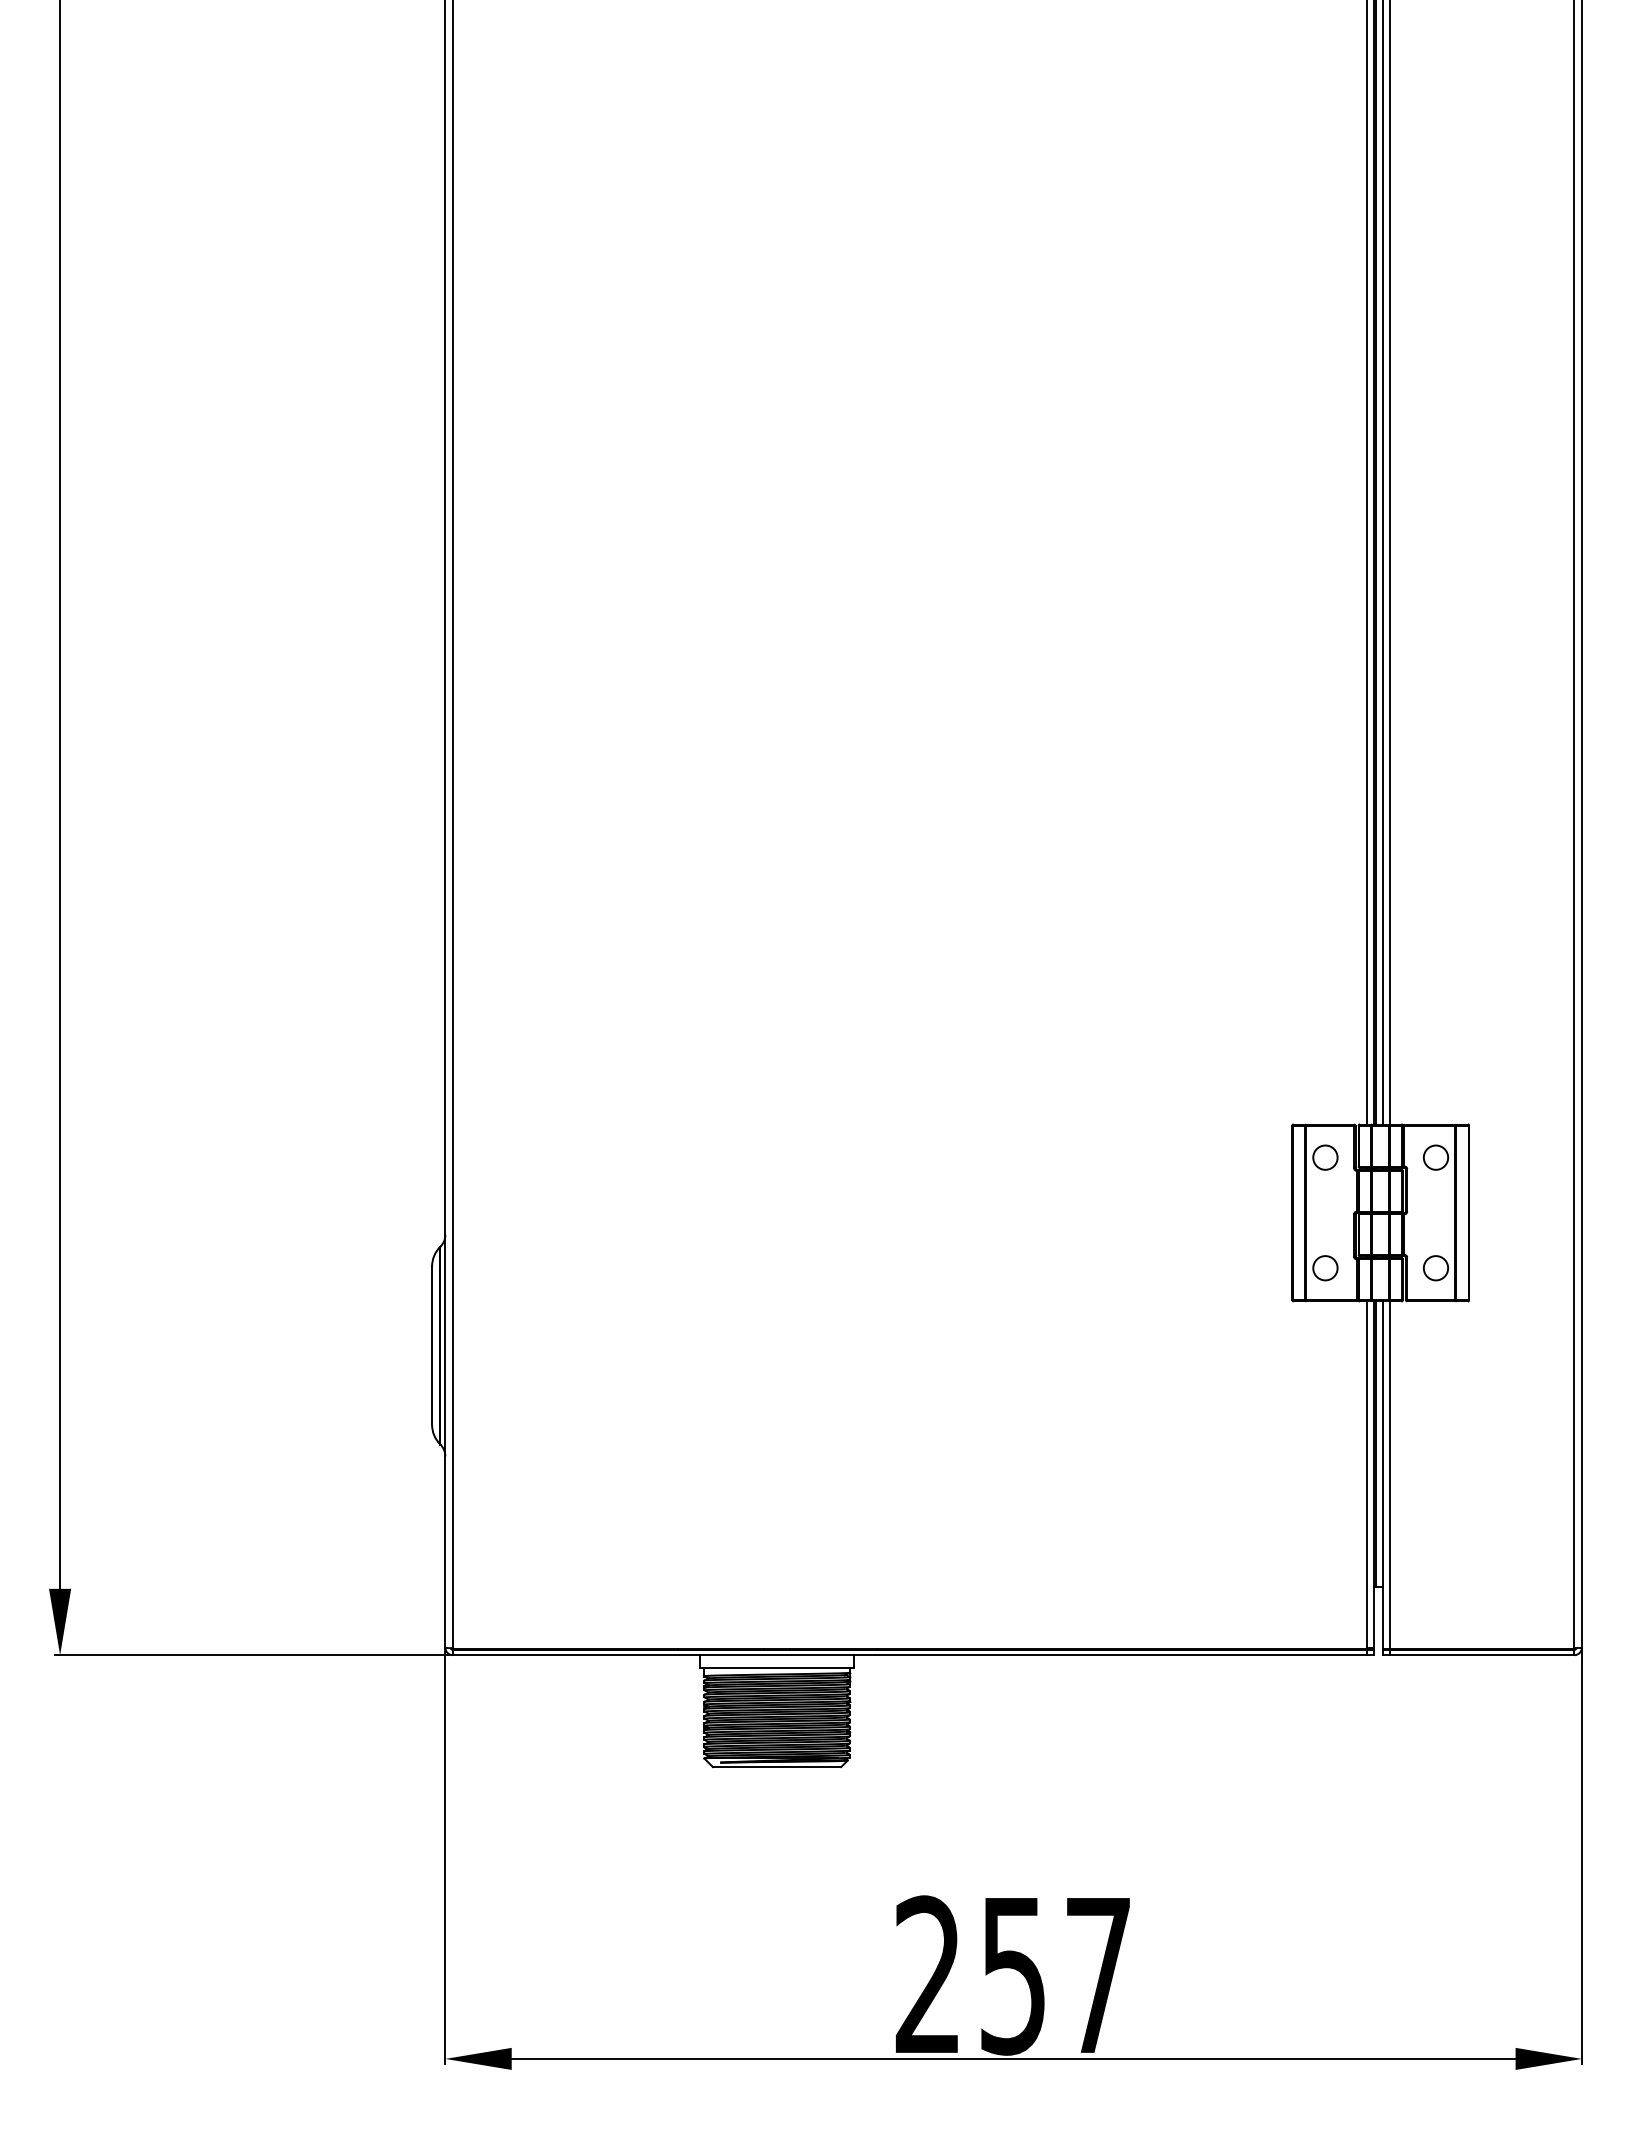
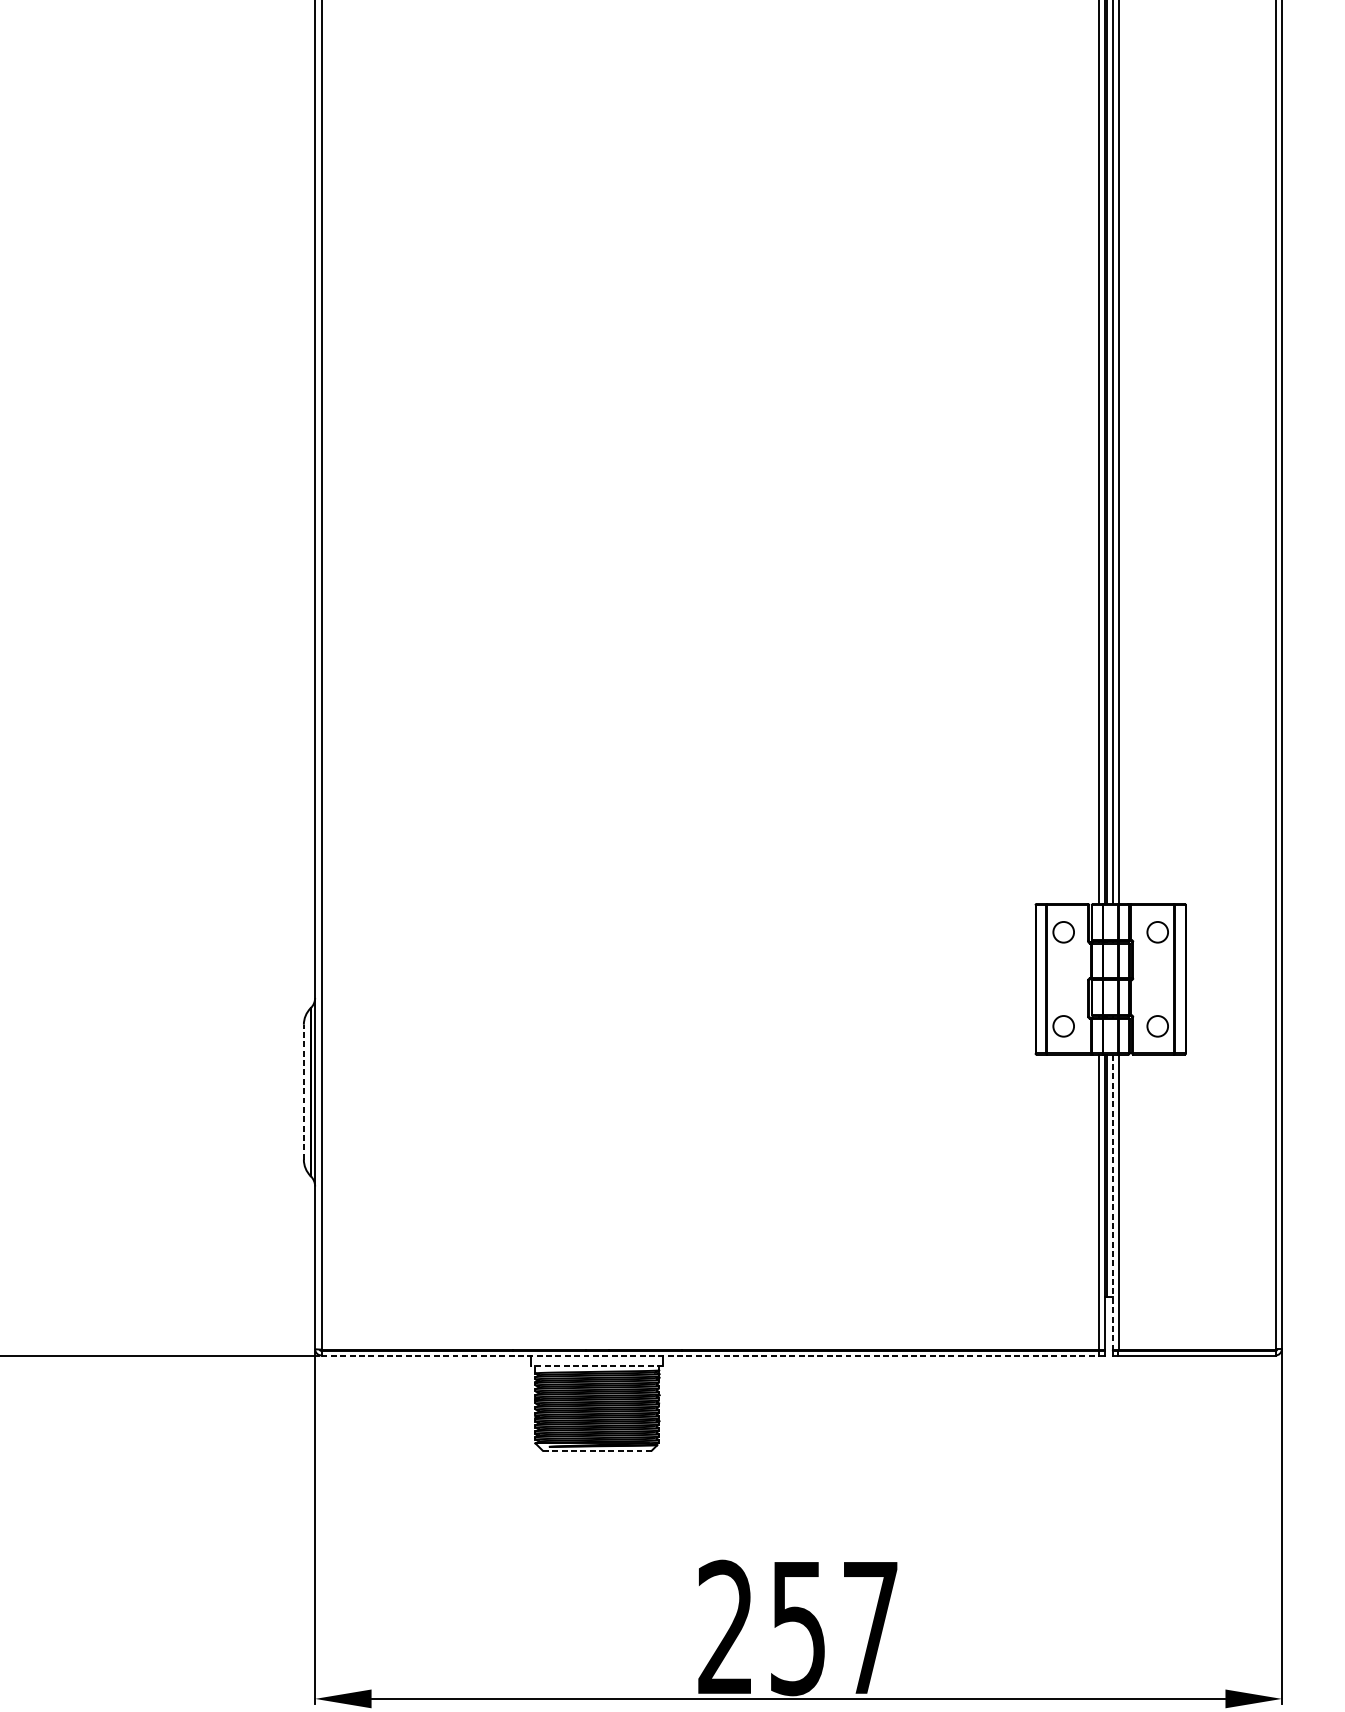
line: (432, 1345) -> (304, 1092), solid -> dashed
line: (1382, 1475) -> (1112, 1202), solid -> dashed
line: (910, 1655) -> (710, 1355), solid -> dashed
line: (776, 1667) -> (596, 1365), solid -> dashed
line: (776, 1767) -> (596, 1451), solid -> dashed

